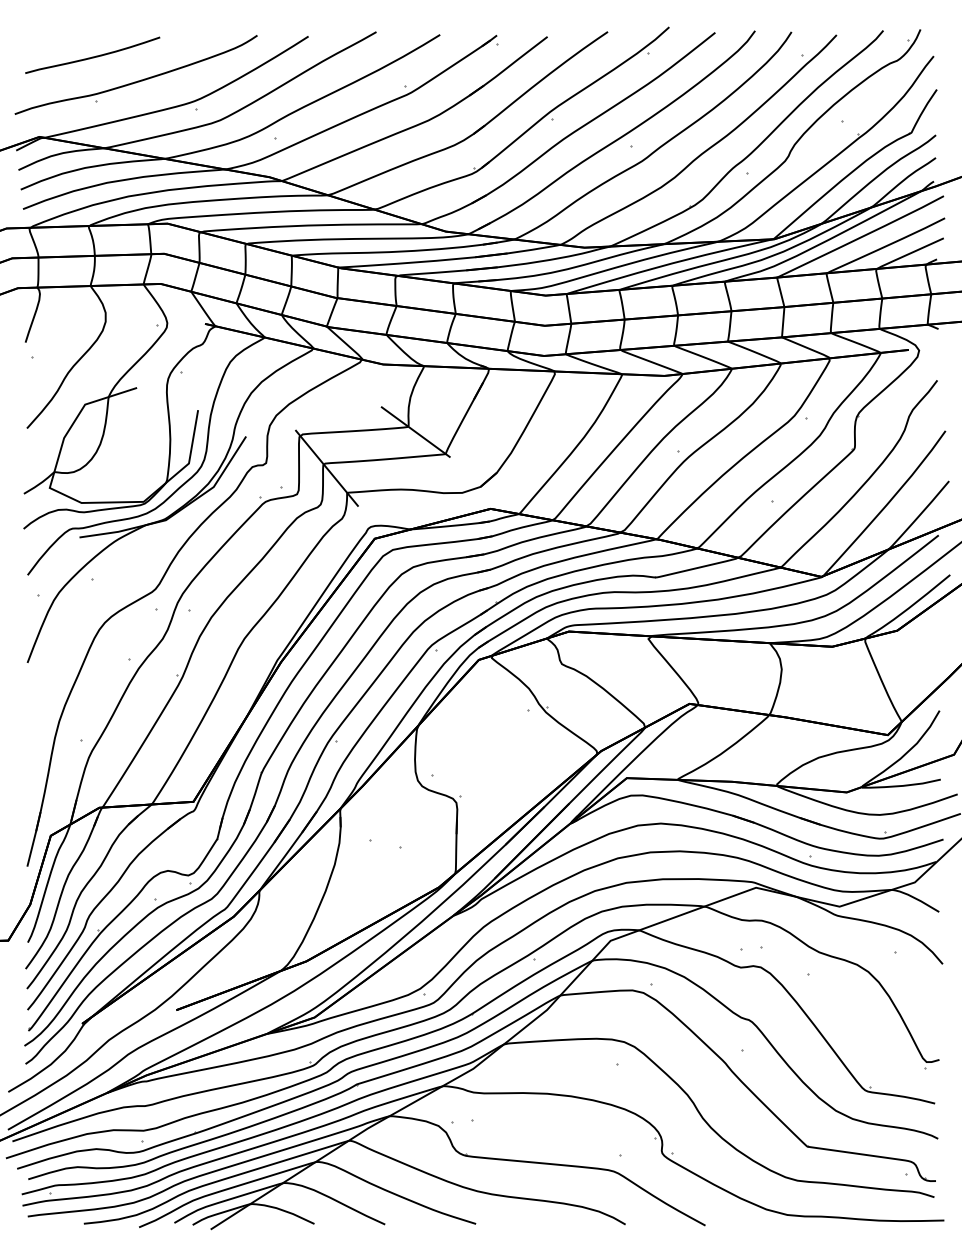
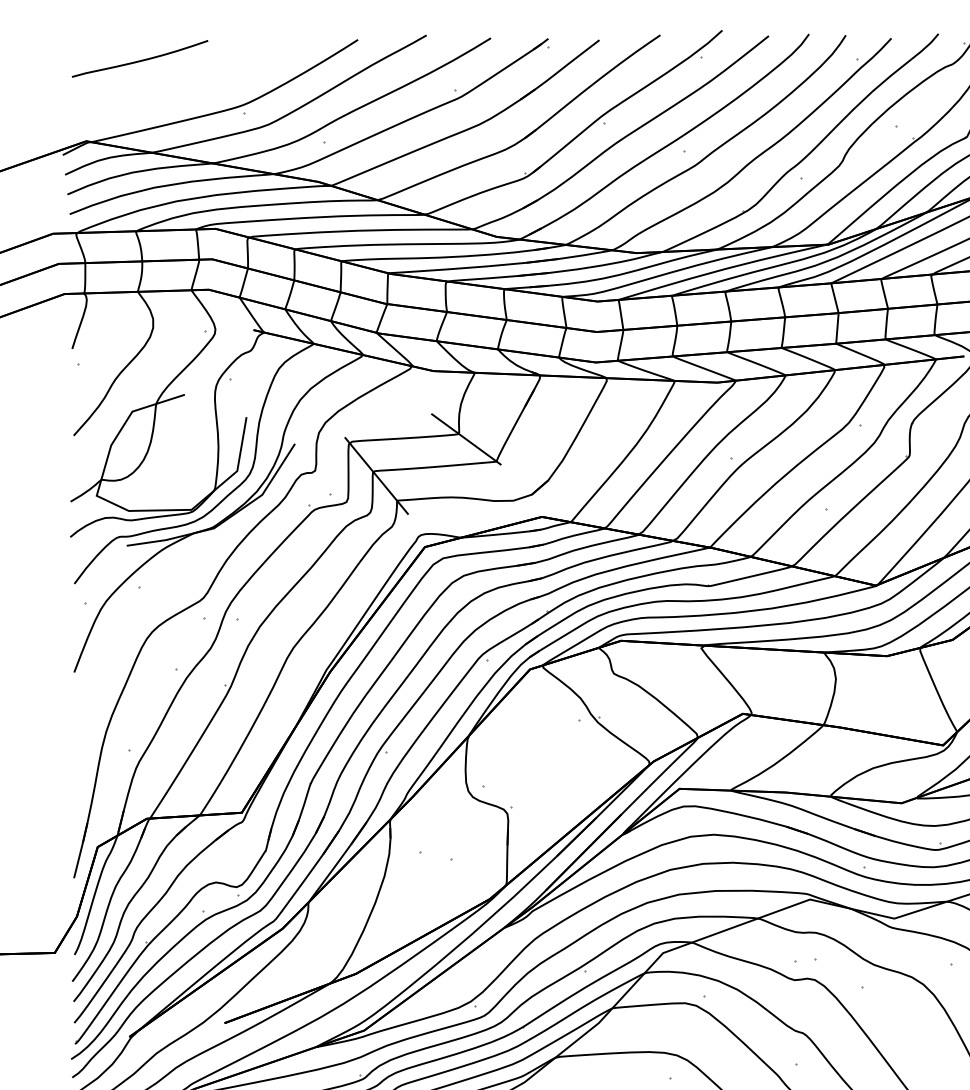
part: (137, 80) -> (185, 84), removed

